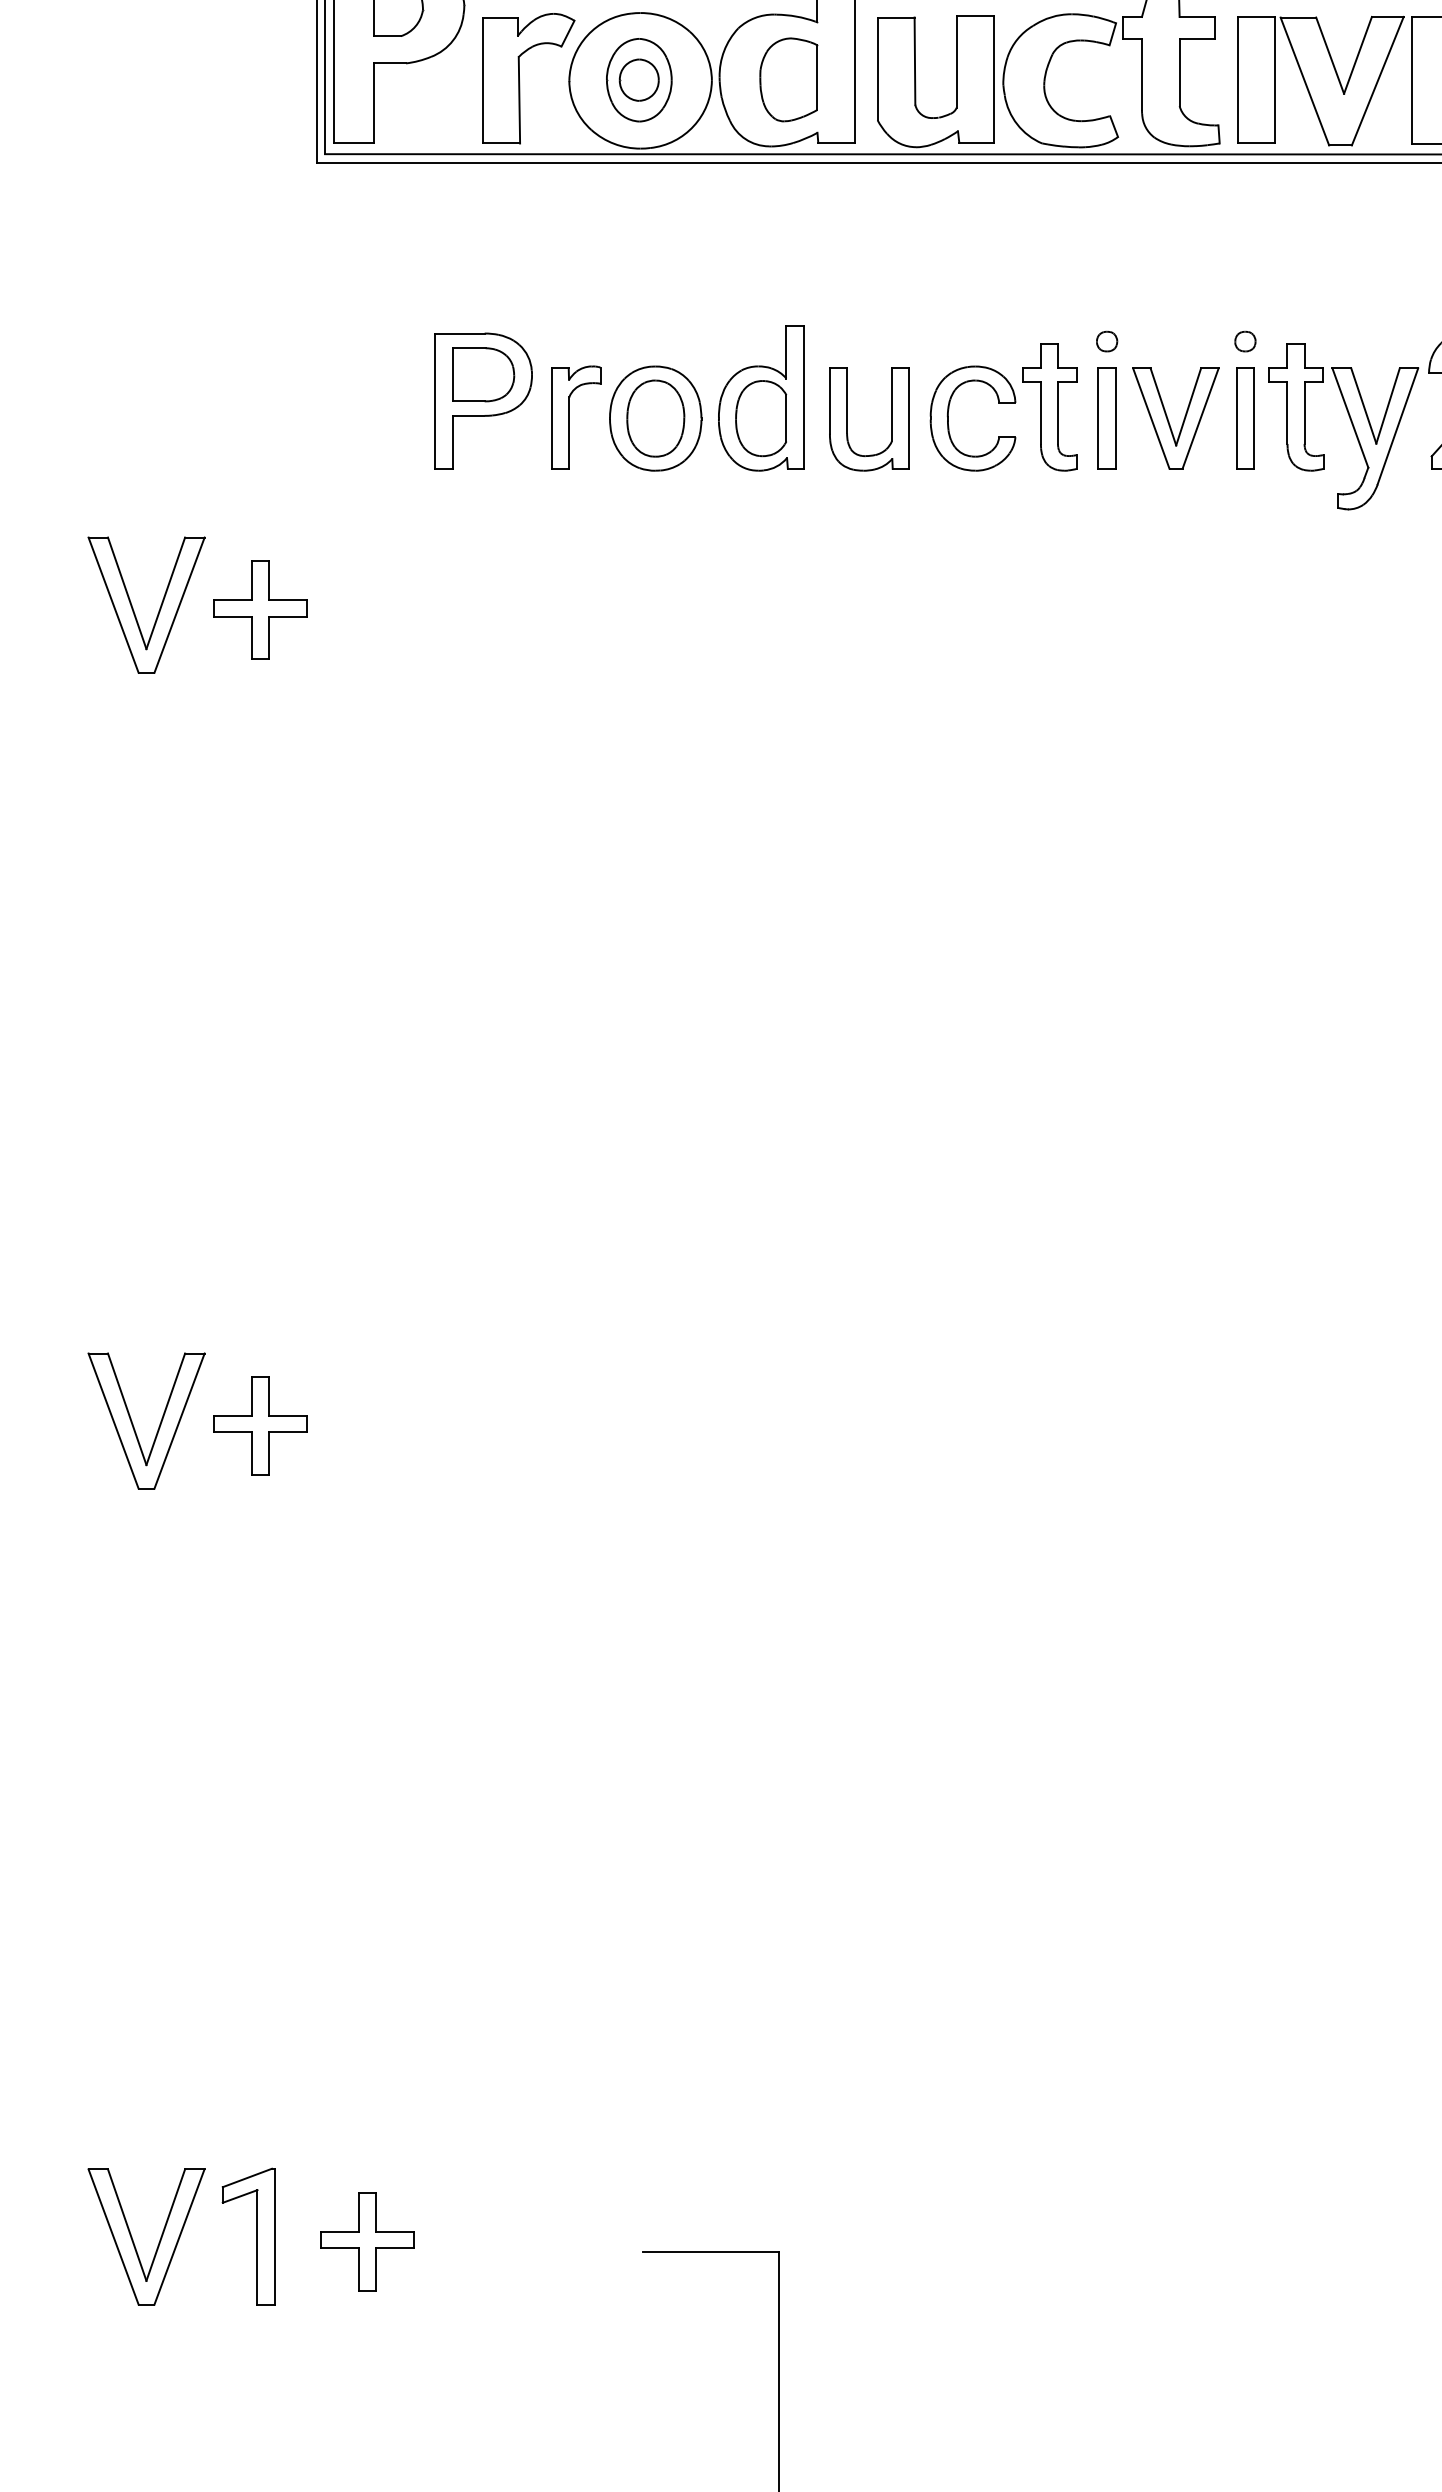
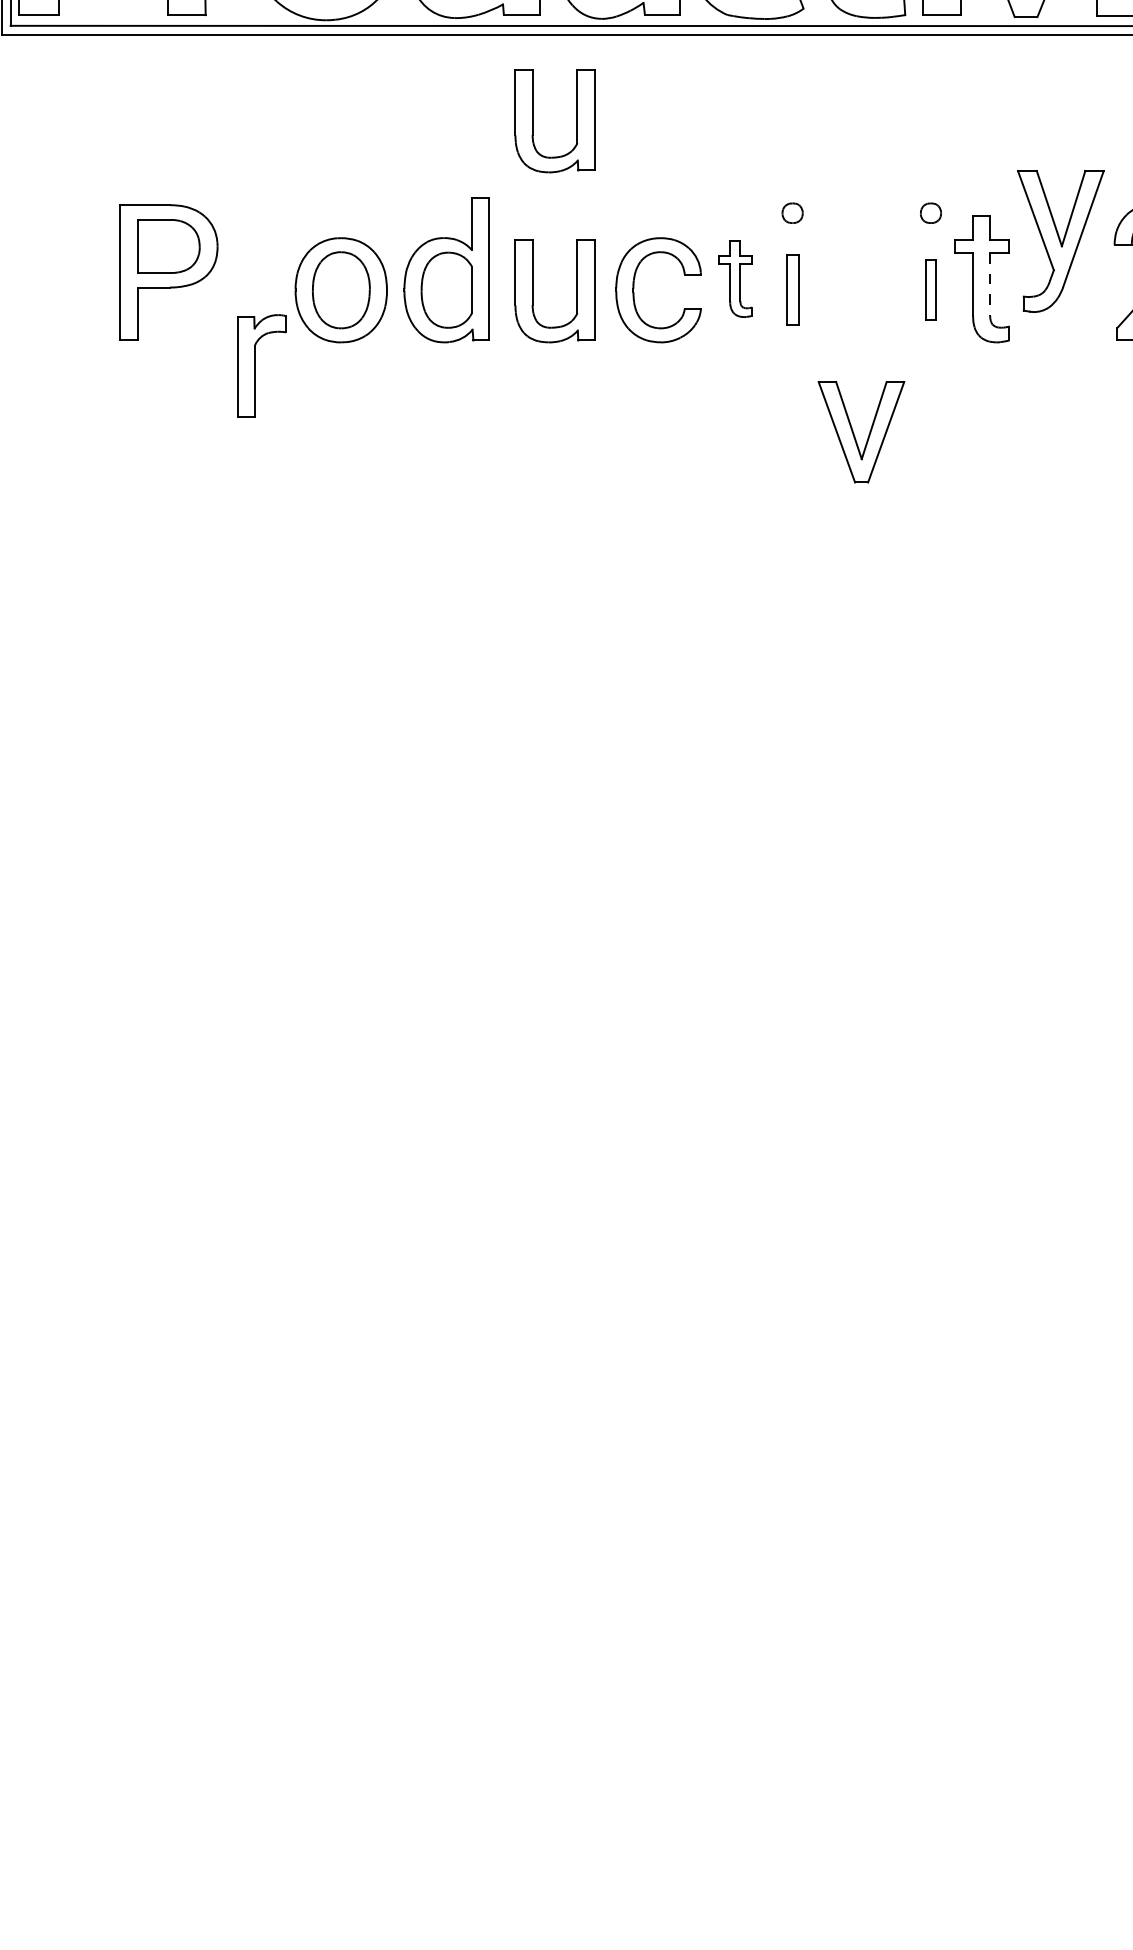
part: (847, 249) -> (533, 121), added
part: (1049, 407) -> (735, 279), size x0.6
line: (1304, 413) -> (990, 285), solid -> dashed
part: (569, 417) -> (255, 366), moved
part: (1106, 418) -> (792, 290), size x0.7
part: (1245, 418) -> (931, 290), size x0.6
part: (1169, 421) -> (855, 435), moved
part: (1375, 438) -> (1061, 241), moved

